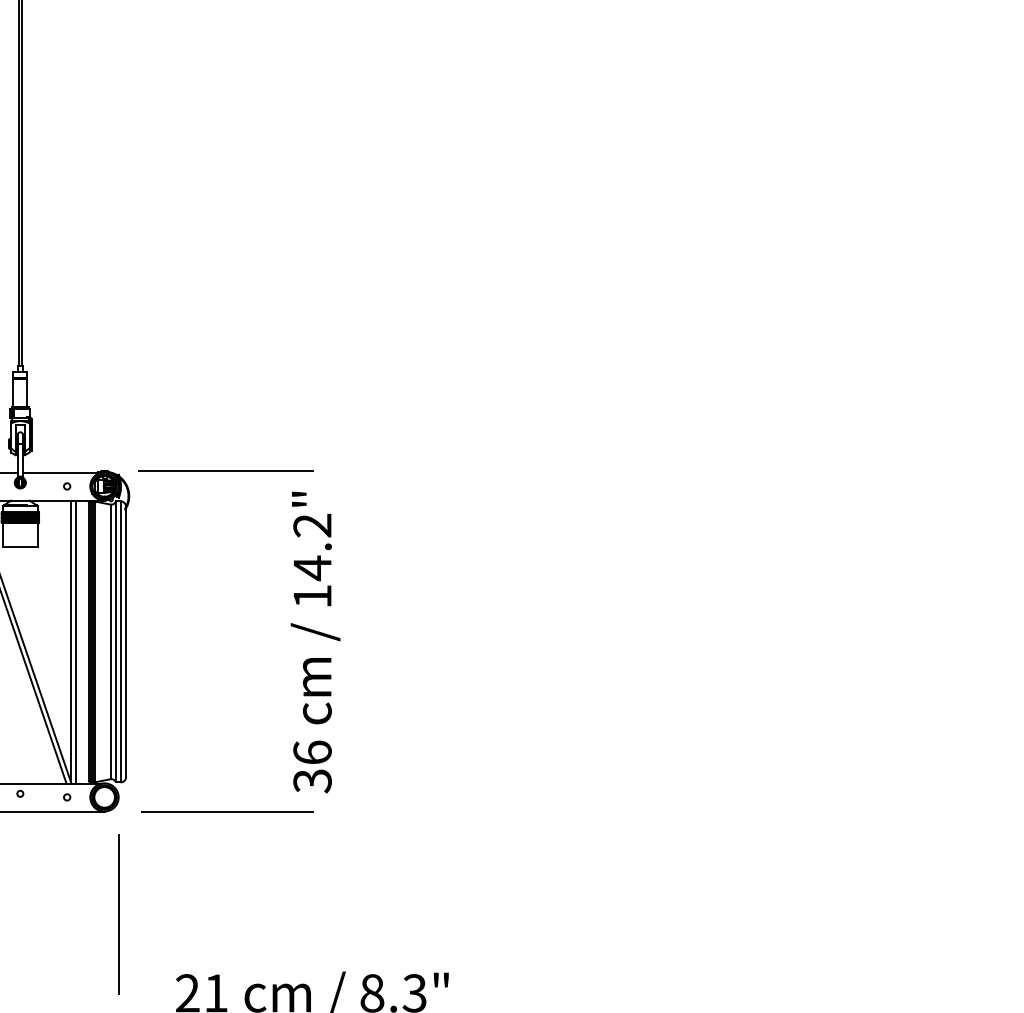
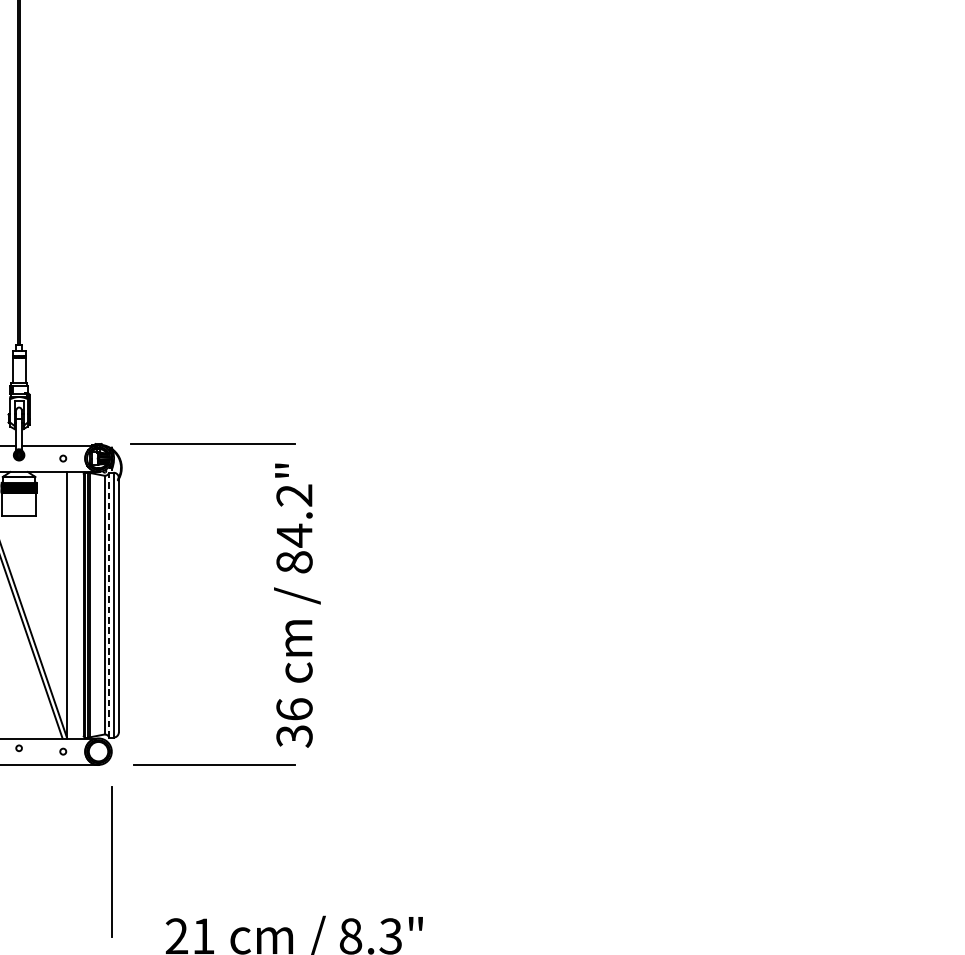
text: (312, 596) -> (294, 562), 14.2" -> 84.2"
line: (76, 641) -> (72, 604), removed
line: (115, 641) -> (108, 604), solid -> dashed

